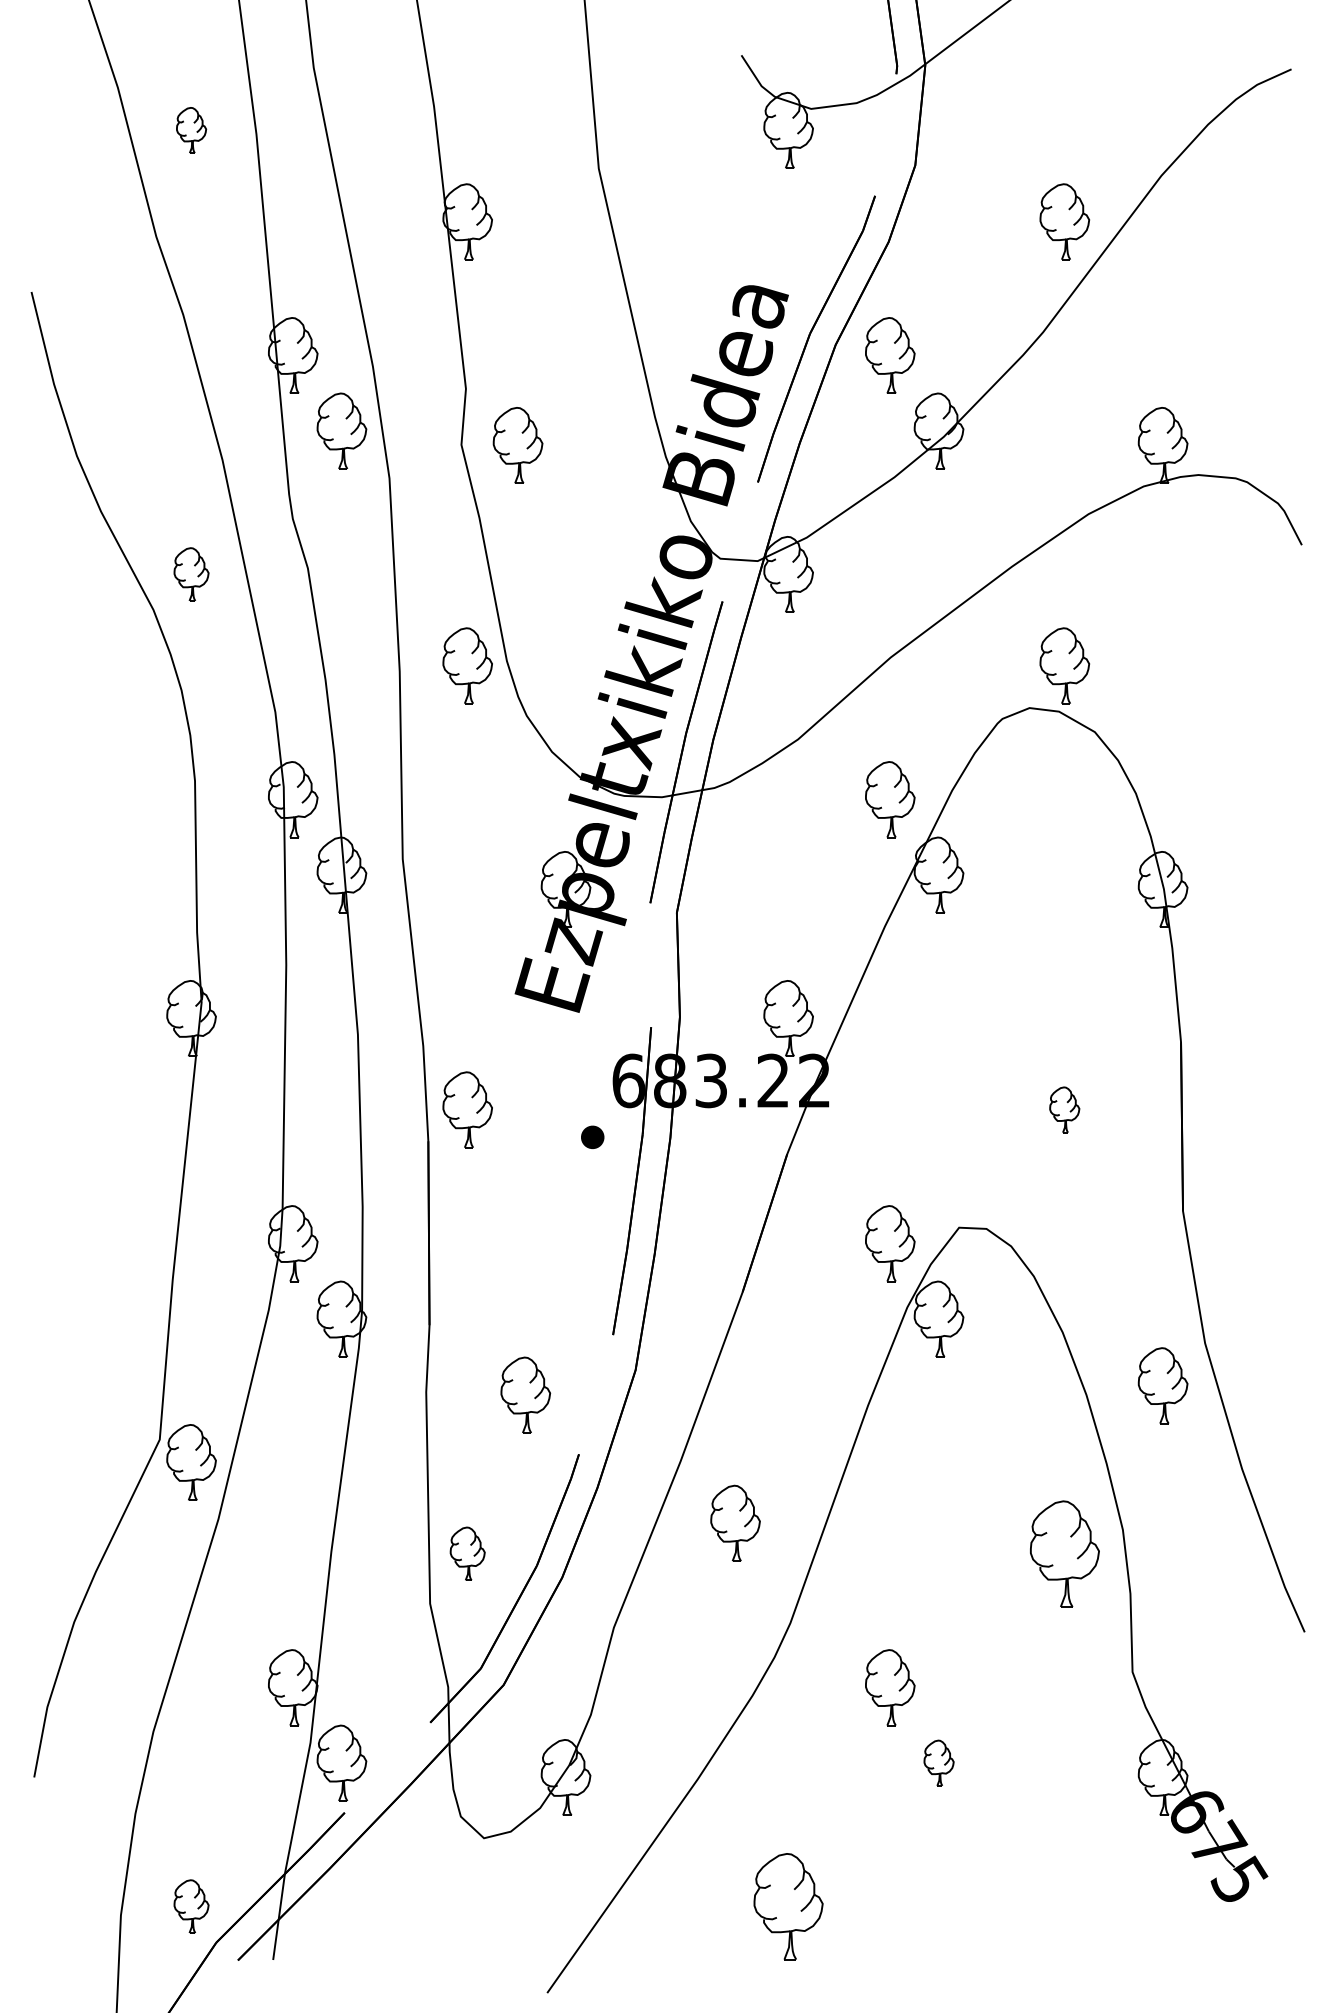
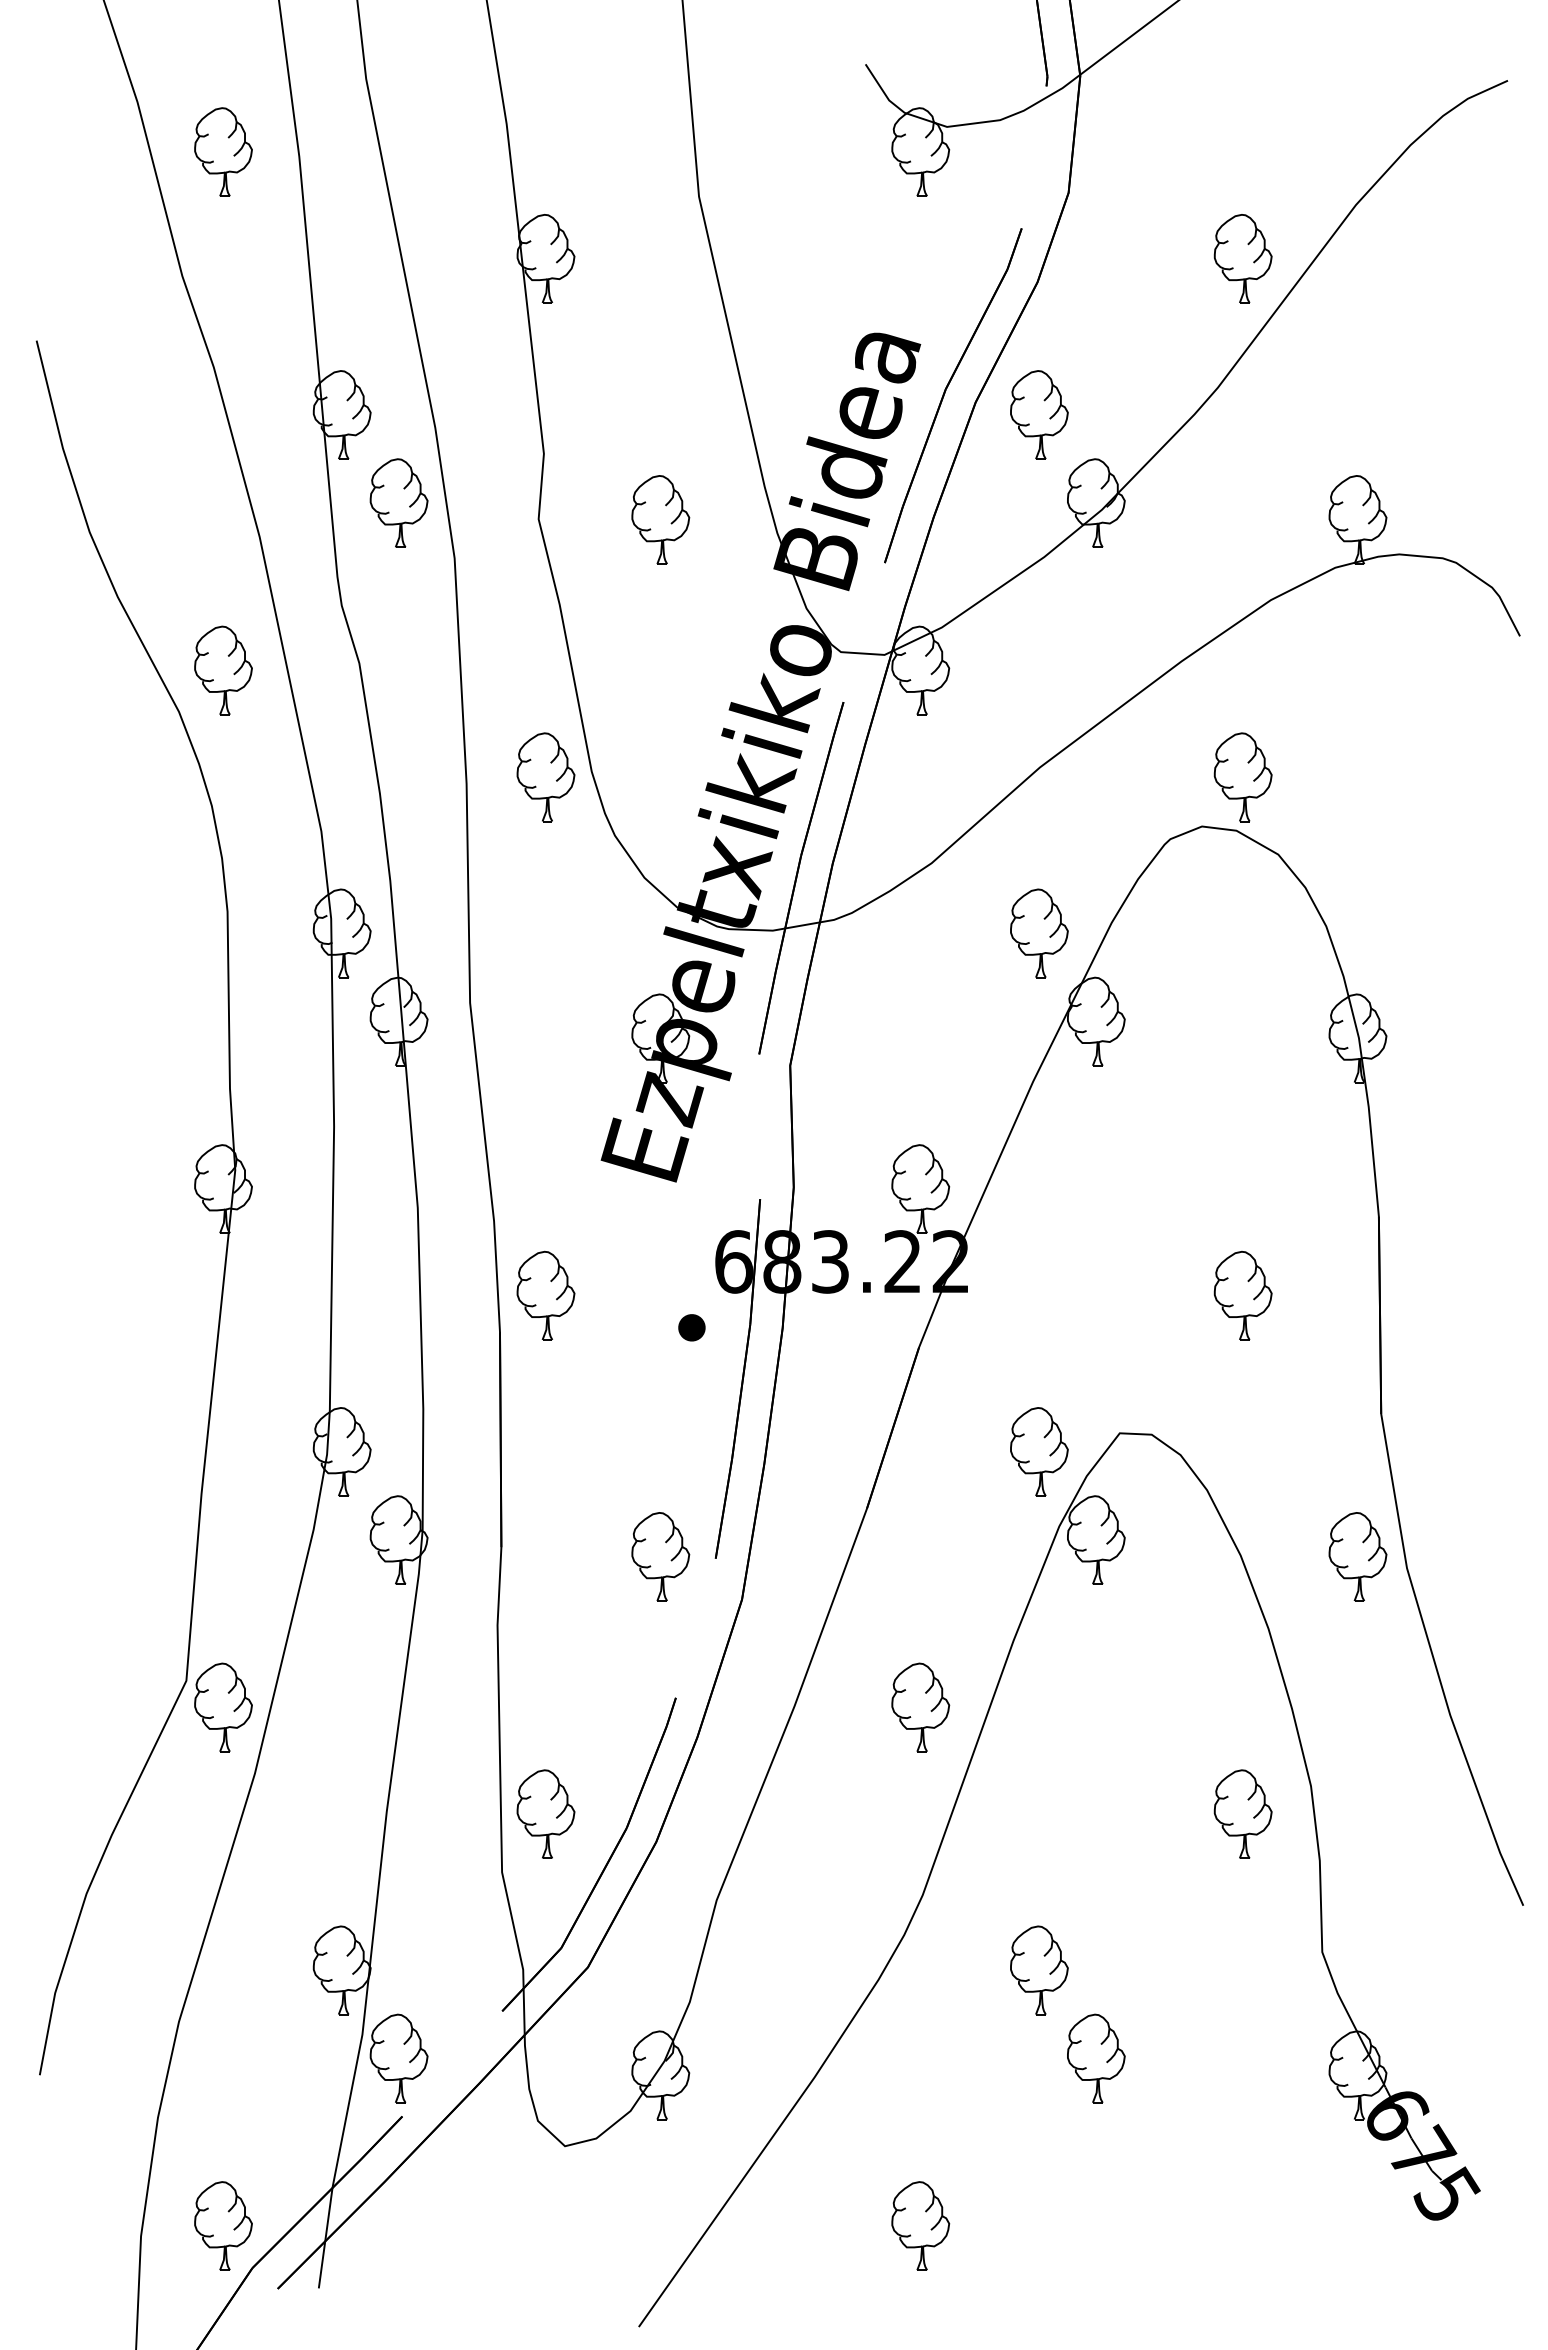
part: (191, 129) -> (223, 151), size x1.67
part: (517, 445) -> (660, 519), moved
part: (191, 574) -> (223, 670), size x1.43
part: (1064, 1109) -> (1242, 1295), size x1.67
part: (1162, 1385) -> (1357, 1556), moved
part: (525, 1394) -> (660, 1556), moved
part: (735, 1523) -> (920, 1707), moved
part: (467, 1553) -> (545, 1813), size x1.43
part: (1064, 1553) -> (1242, 1813), size x0.71
part: (939, 1763) -> (1096, 2058), size x1.67
part: (191, 1906) -> (223, 2225), size x1.43
part: (788, 1906) -> (920, 2225), size x0.71

